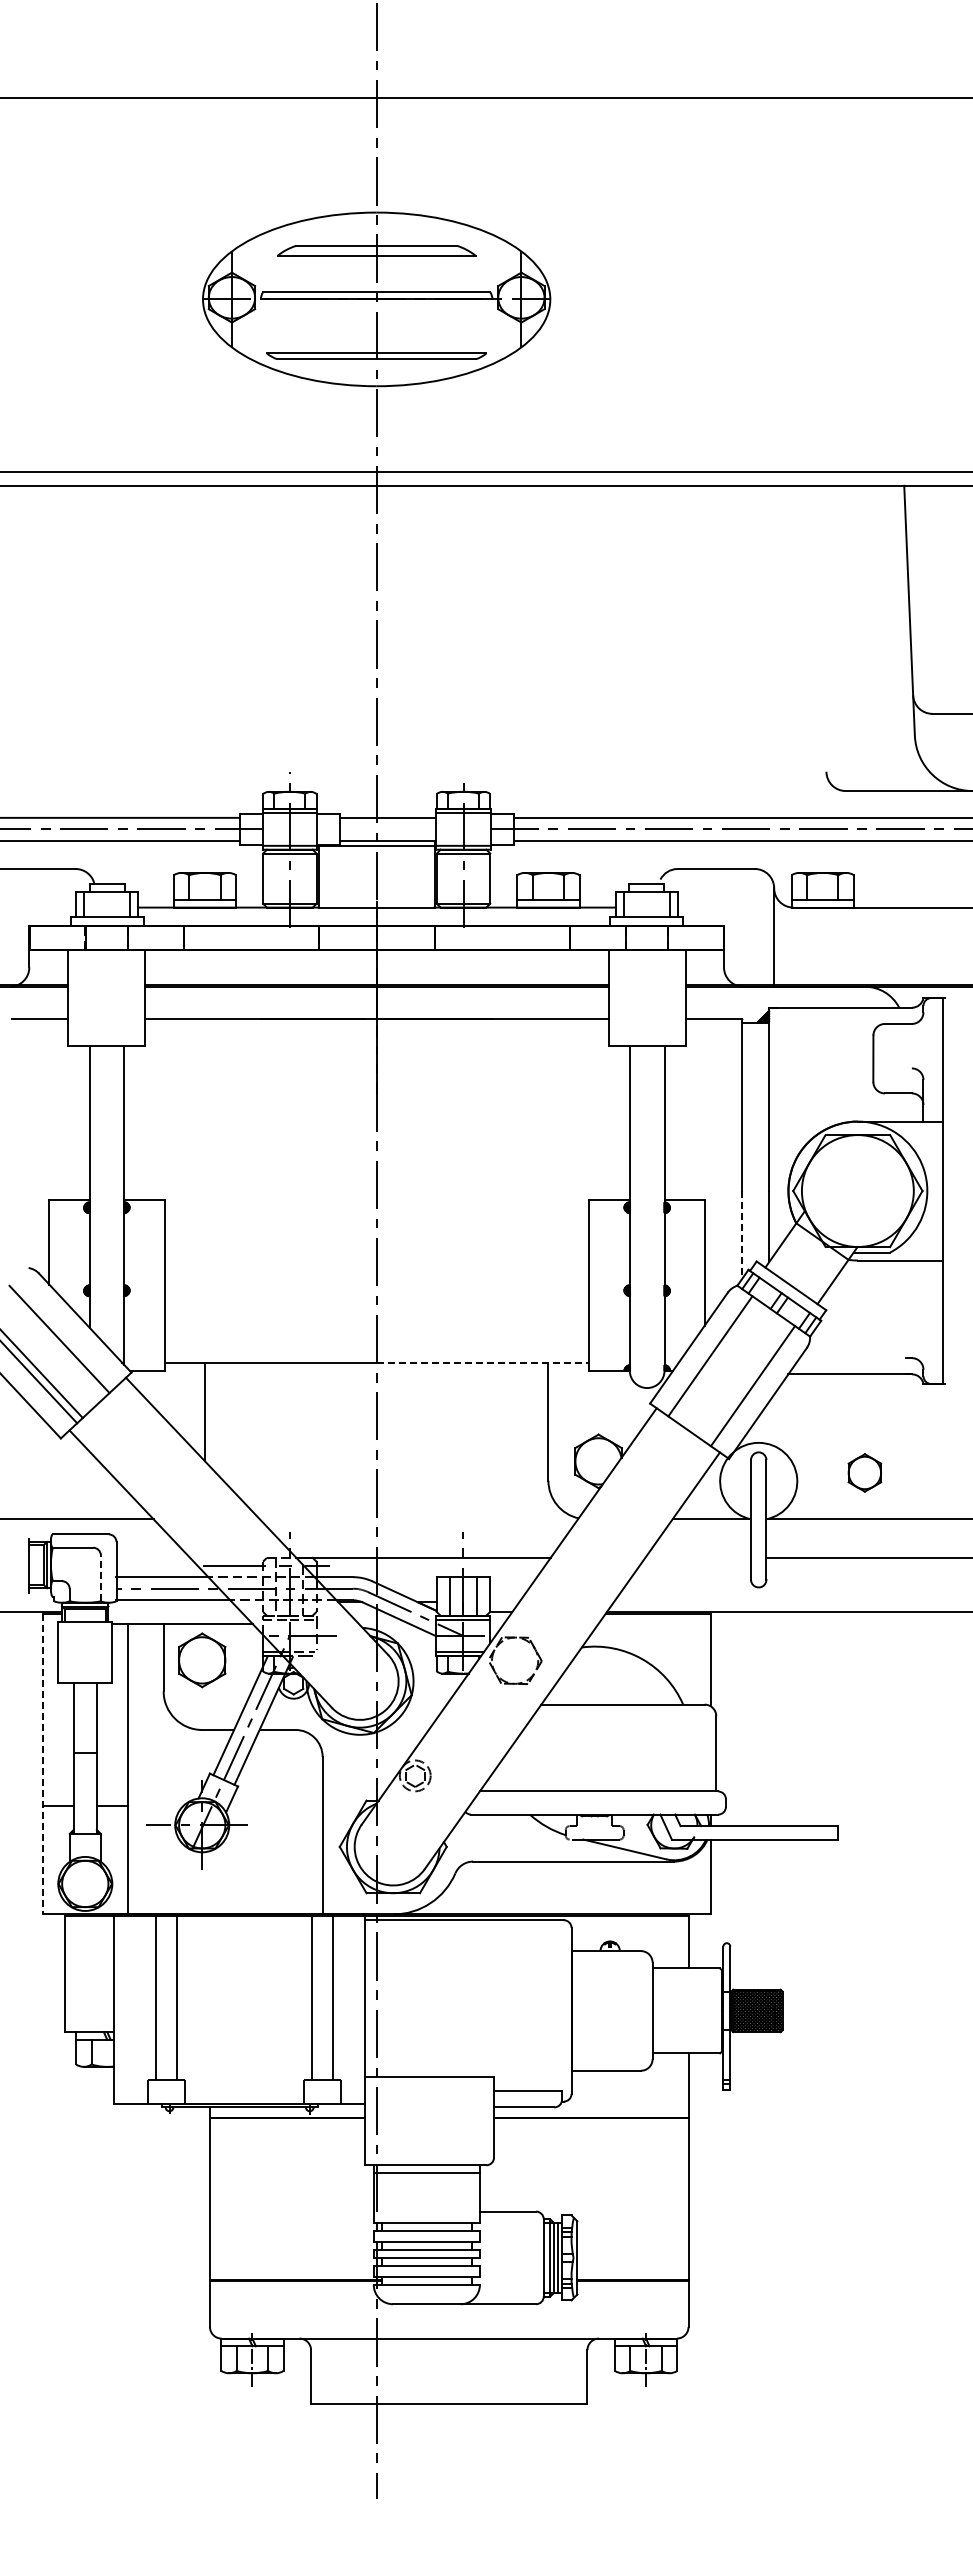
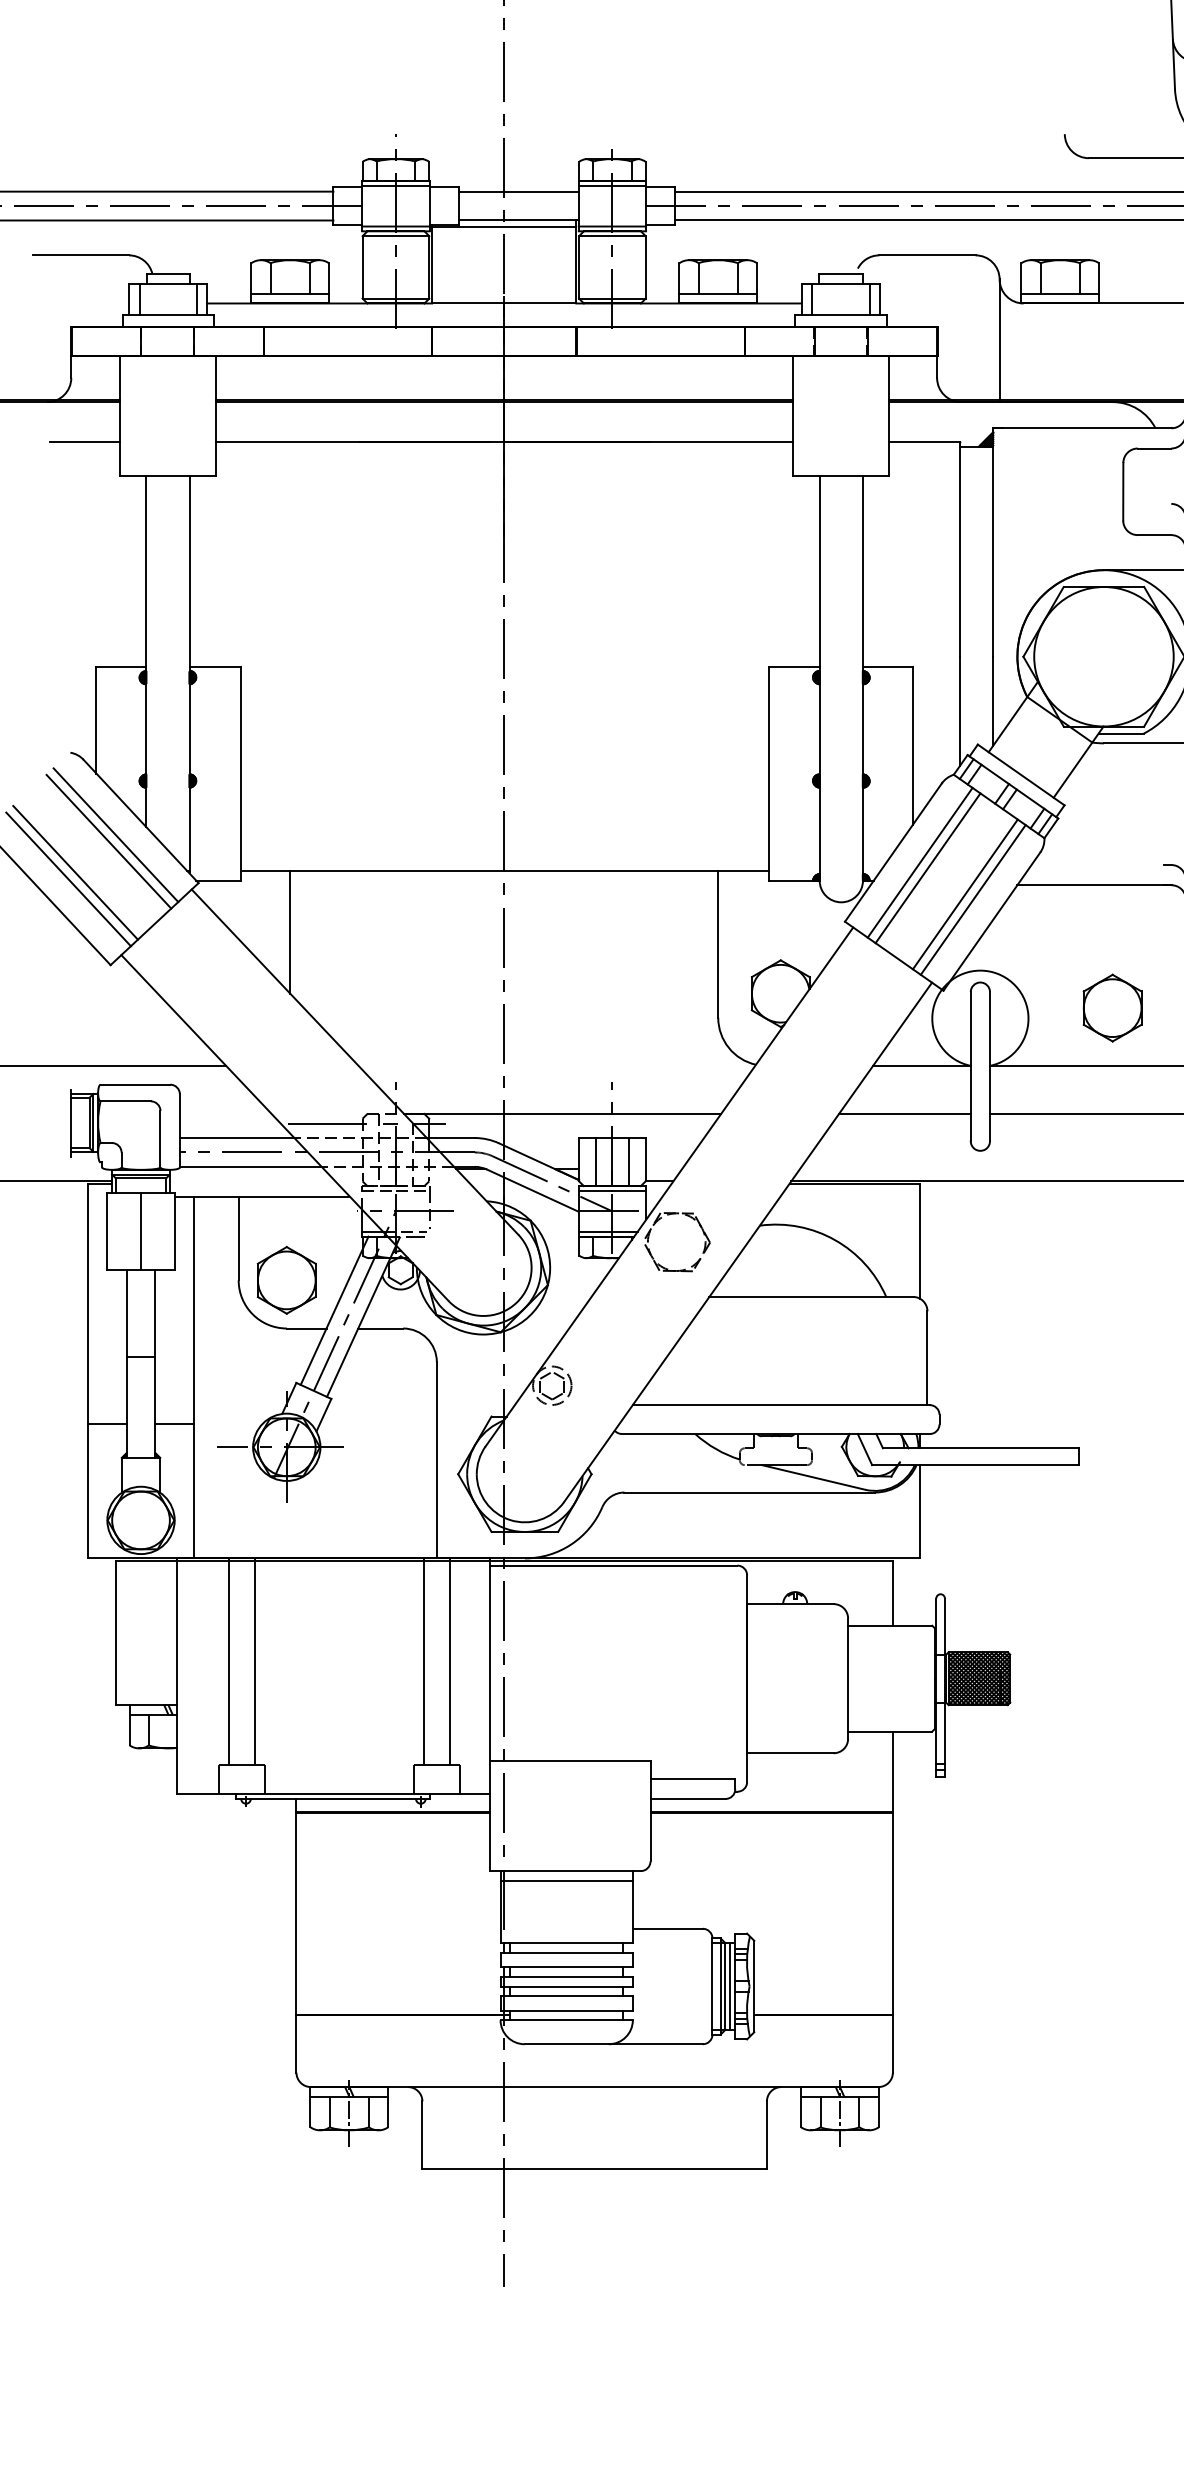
line: (742, 1235) -> (960, 712), dashed -> solid
line: (65, 1333) -> (116, 834), added
line: (716, 1360) -> (927, 867), added
line: (482, 1362) -> (636, 870), dashed -> solid
line: (746, 1381) -> (965, 894), added
part: (864, 1472) -> (1112, 1007), size x1.43
line: (698, 1557) -> (905, 1113), added
line: (100, 1578) -> (159, 1139), dashed -> solid
line: (85, 1652) -> (141, 1231), added
part: (202, 1660) -> (287, 1280), moved
line: (42, 1764) -> (87, 1371), dashed -> solid

